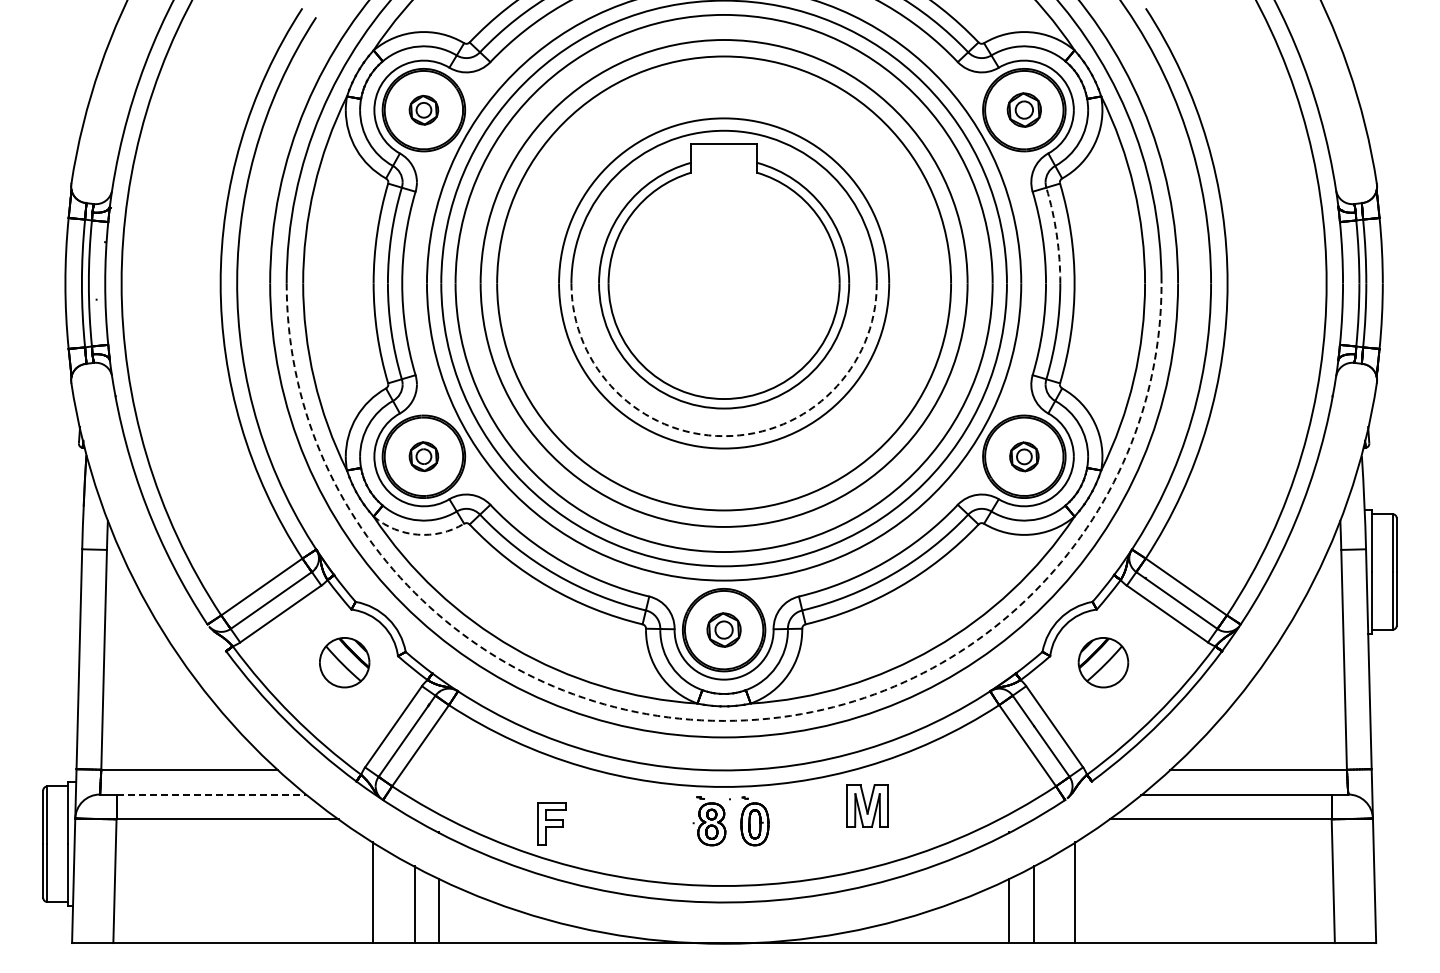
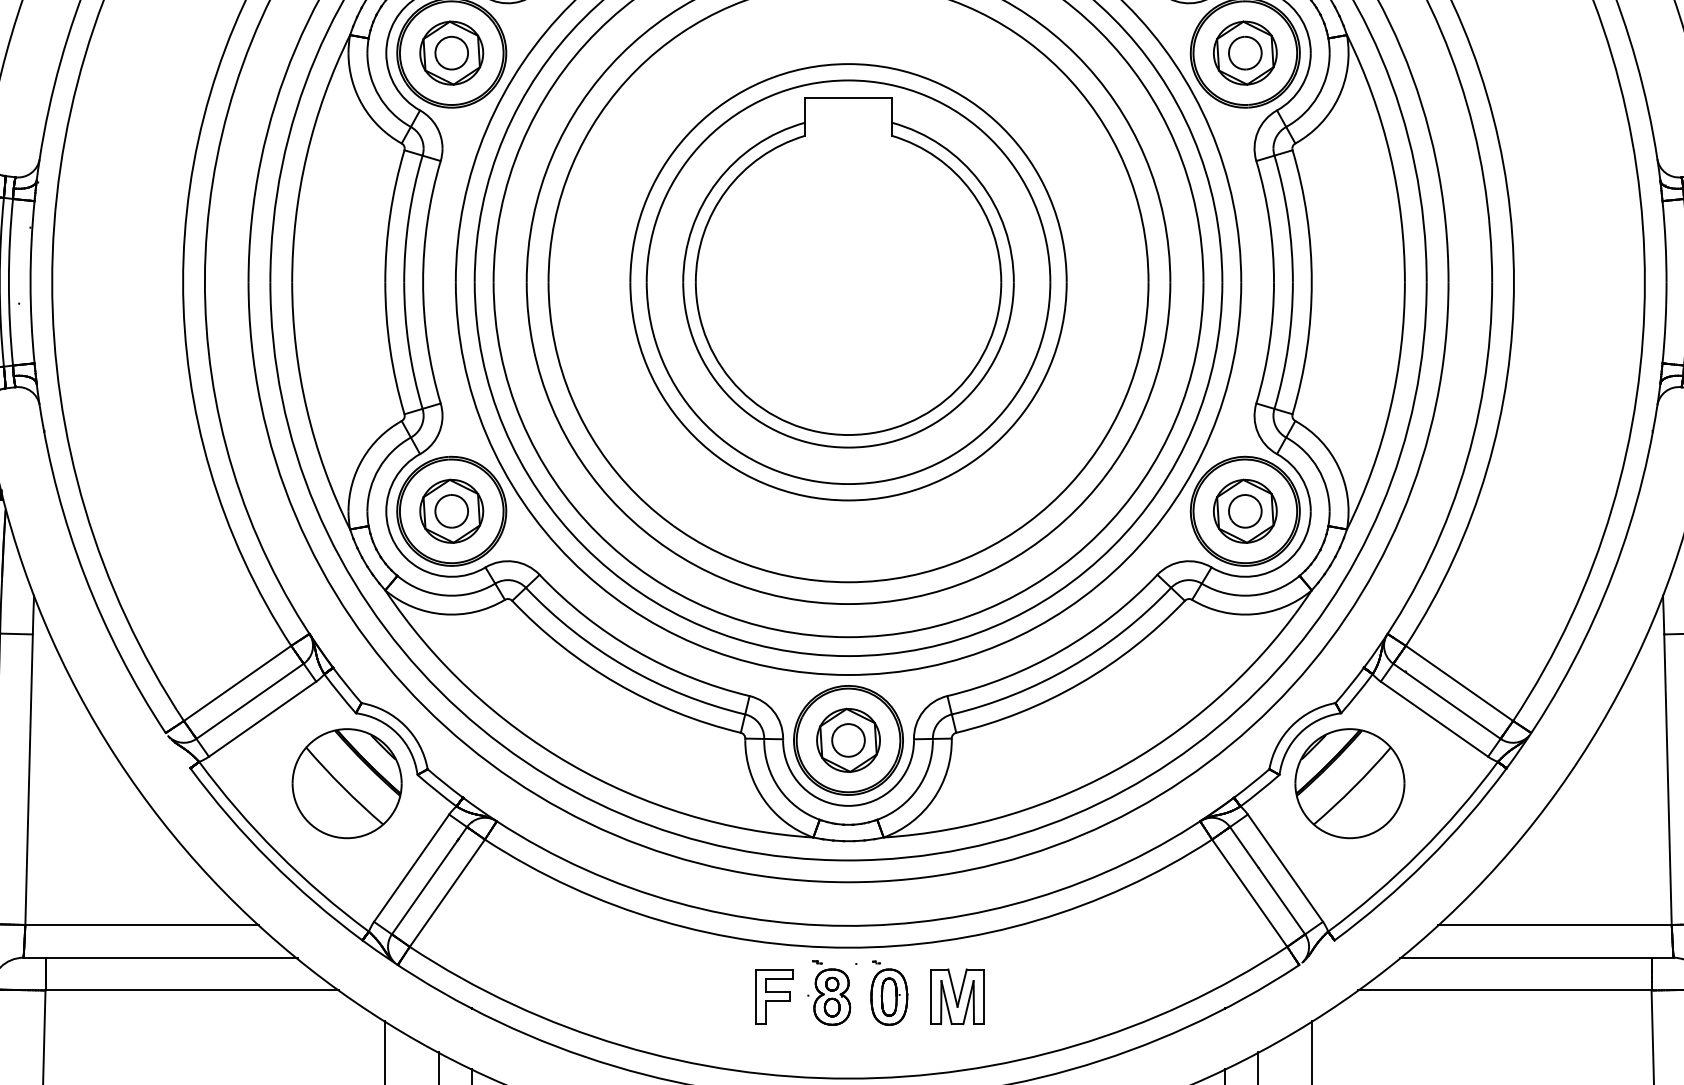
part: (1024, 109) -> (1245, 52), size x1.43
part: (423, 110) -> (451, 53), size x1.67
arc: (1056, 235) -> (1287, 218), dashed -> solid
arc: (724, 436) -> (849, 484), dashed -> solid
part: (423, 456) -> (451, 510), size x1.67
part: (1024, 456) -> (1245, 510), size x1.67
arc: (417, 534) -> (443, 614), dashed -> solid
part: (723, 629) -> (847, 739), size x1.43
part: (344, 662) -> (346, 783), size x1.67
part: (1103, 662) -> (1349, 783), size x1.67
arc: (724, 720) -> (849, 859), dashed -> solid
line: (212, 794) -> (172, 957), dashed -> solid
part: (867, 805) -> (957, 996), moved
part: (551, 823) -> (773, 996), moved

